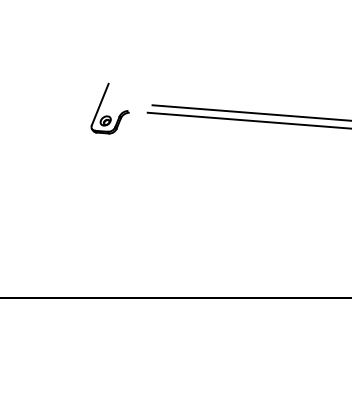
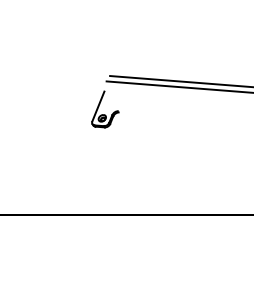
part: (110, 108) -> (105, 109), moved

